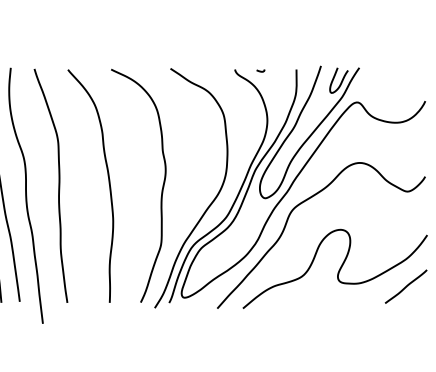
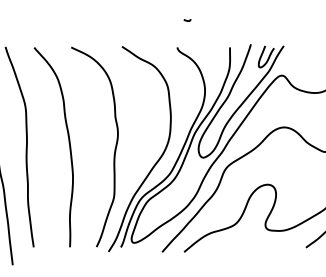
curve: (260, 70) -> (187, 19), moved

